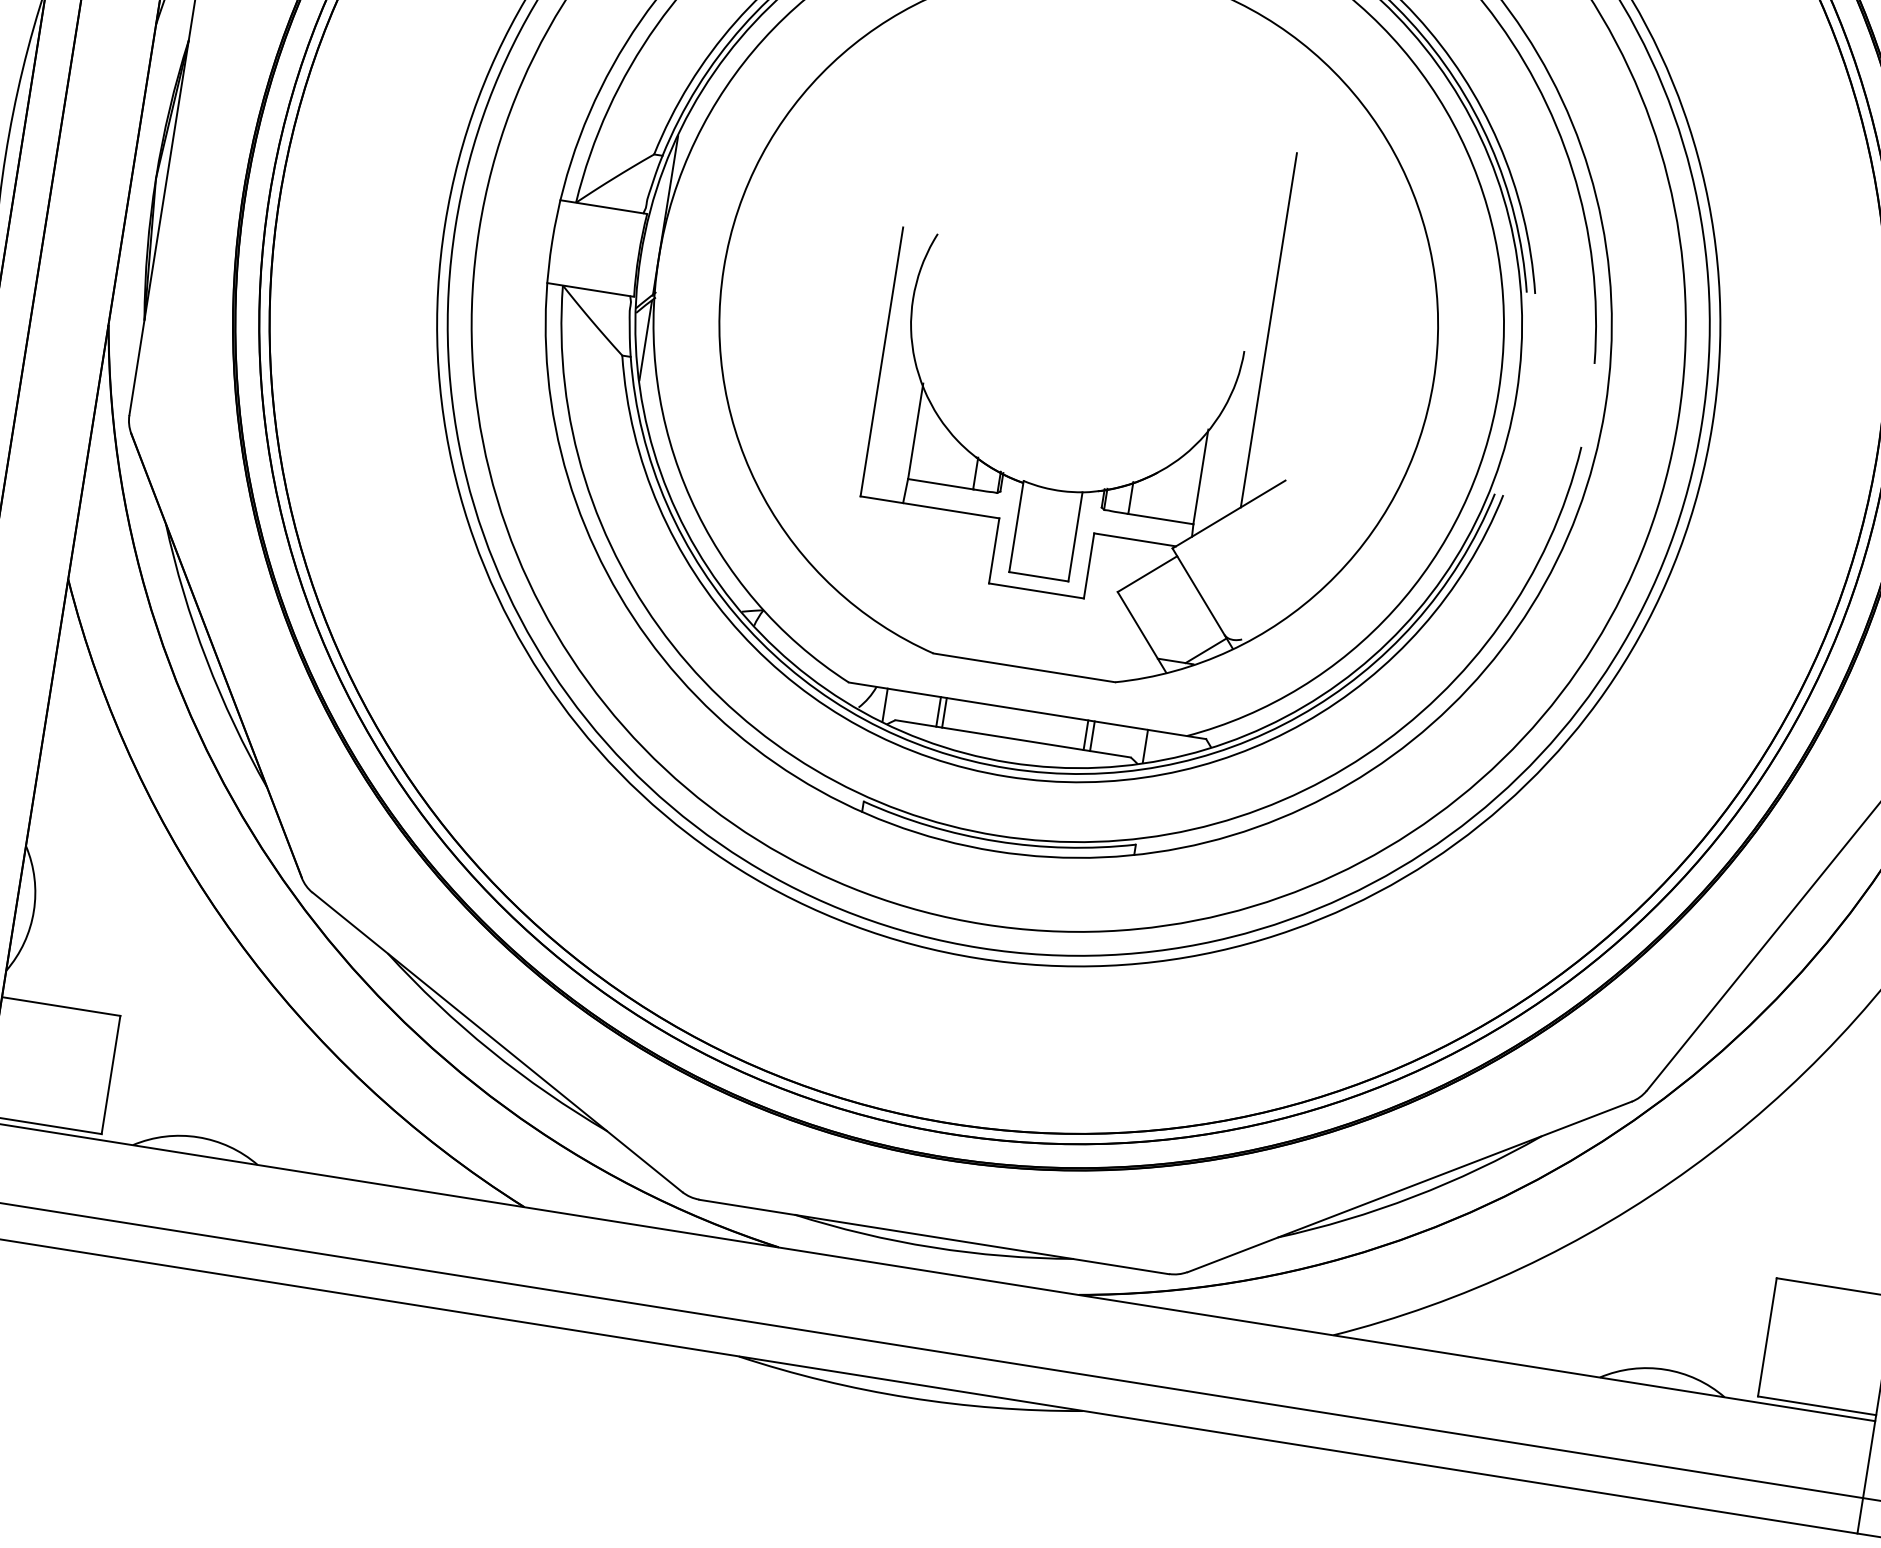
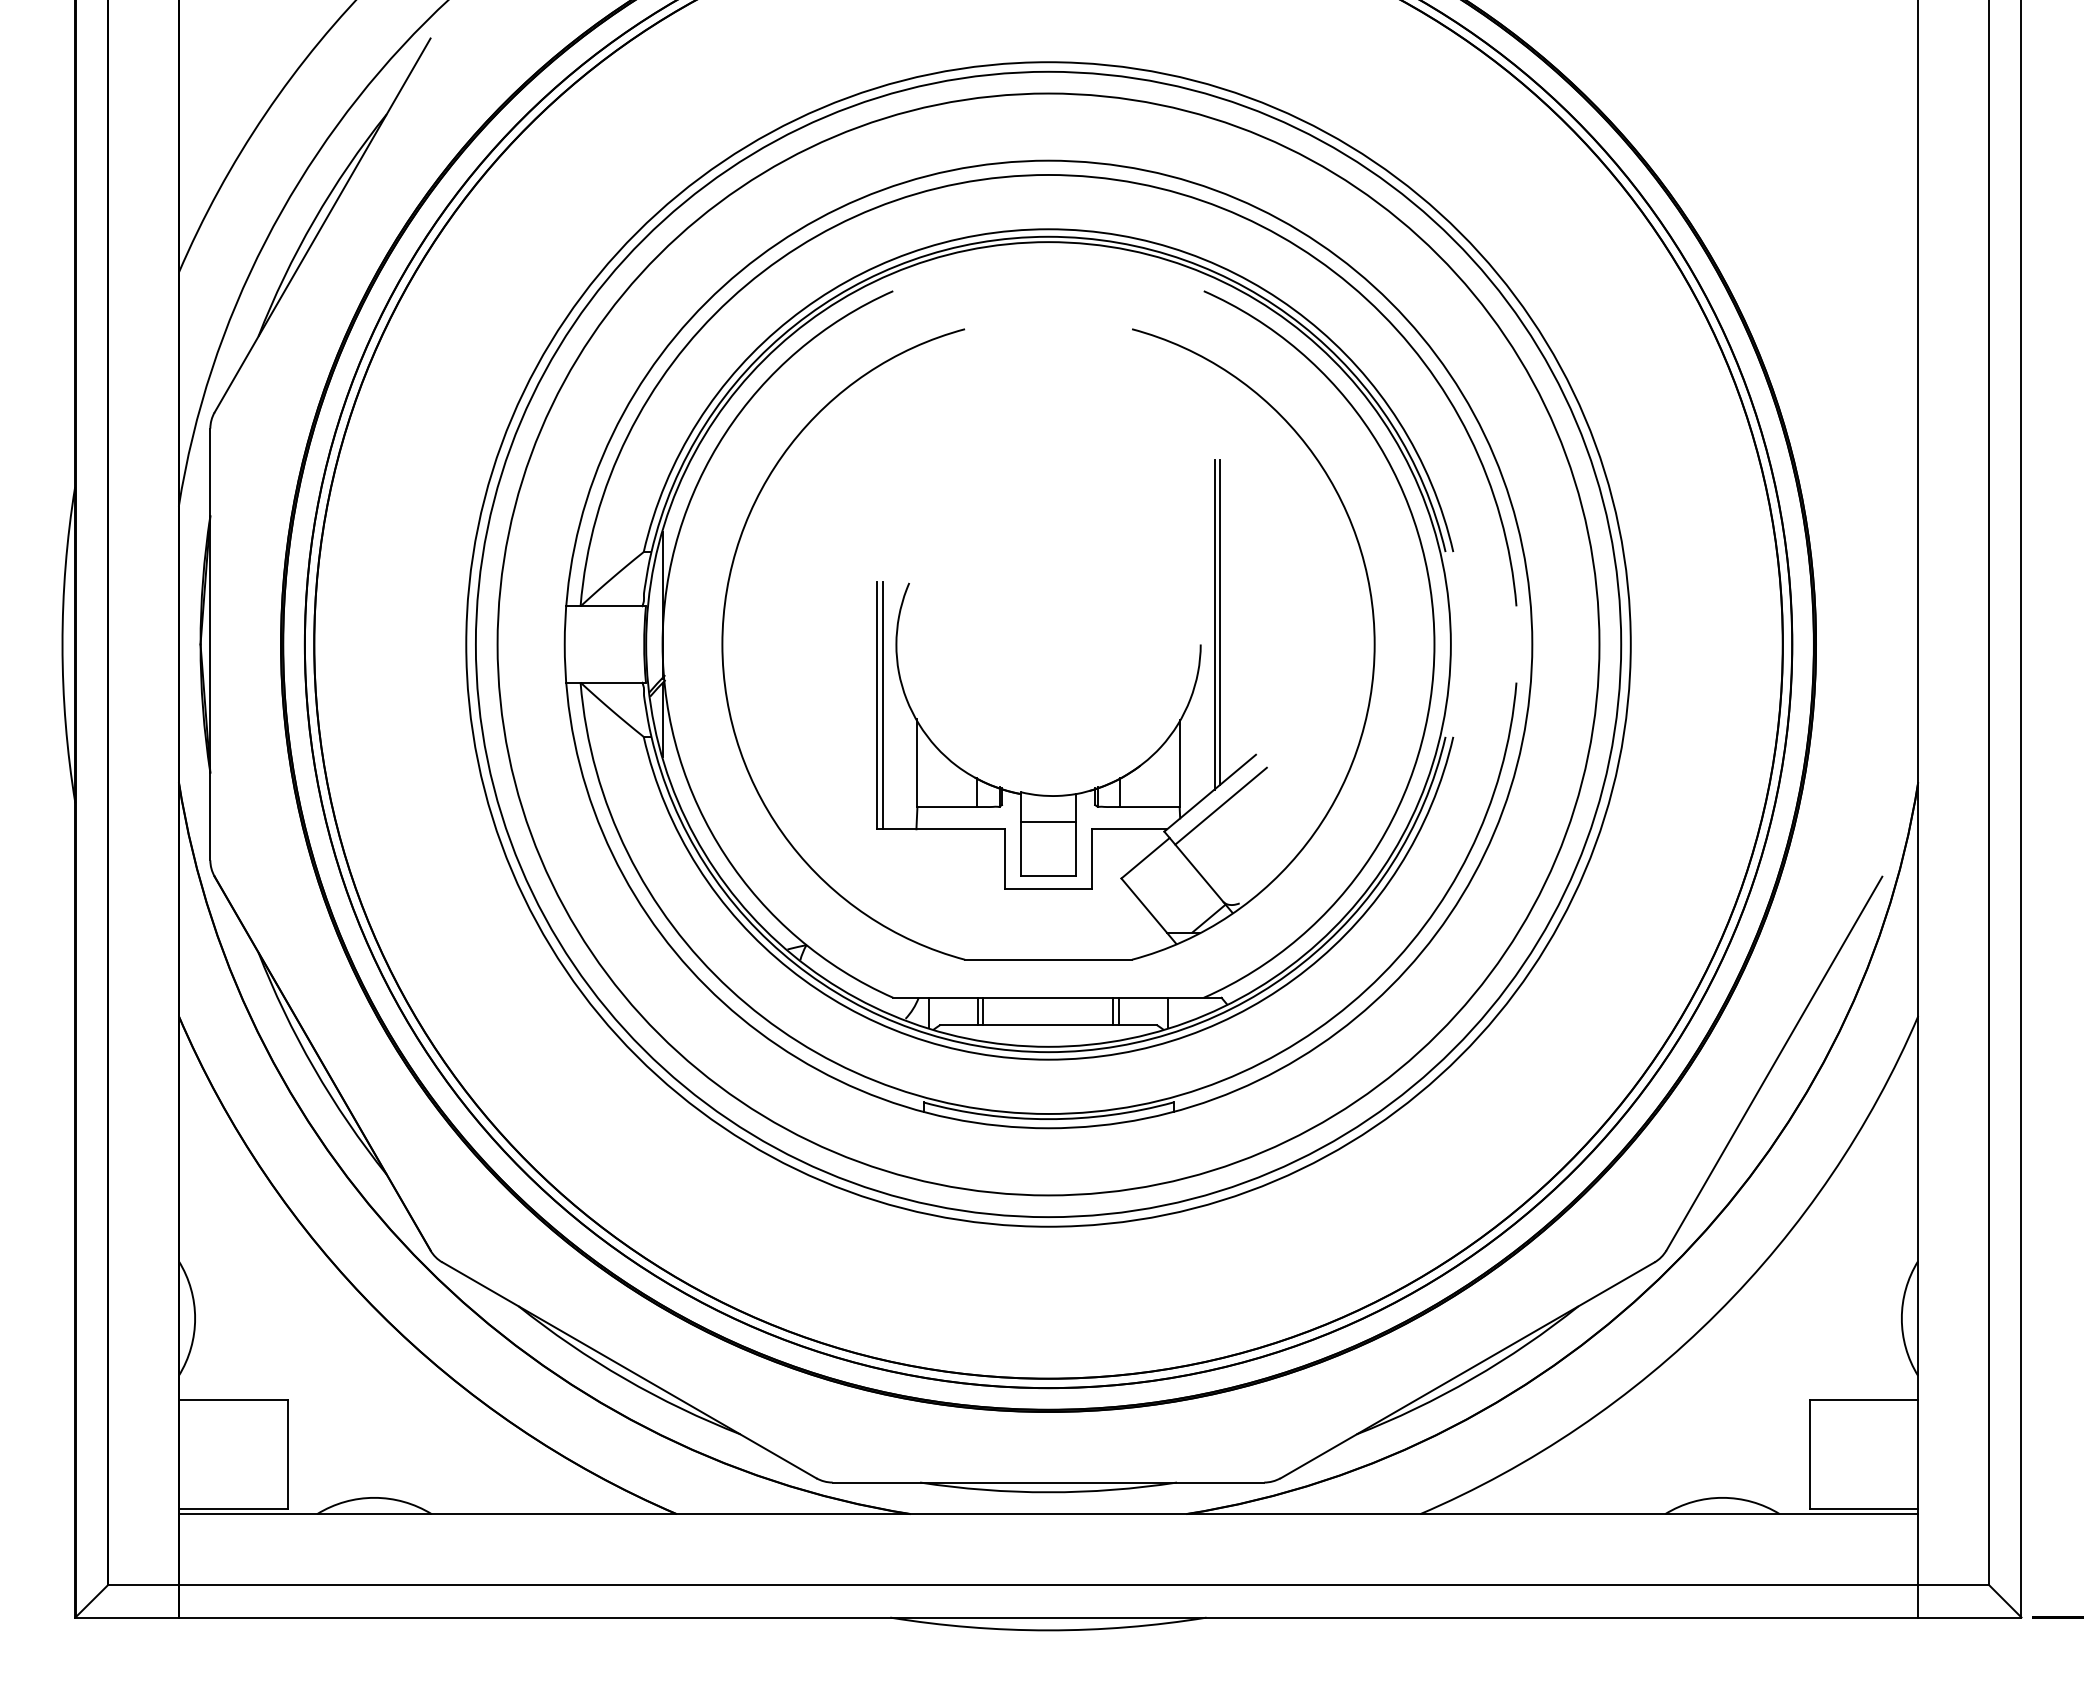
line: (1262, 331) -> (1214, 624), added
line: (887, 362) -> (882, 705), added
line: (1048, 517) -> (1048, 821), added
line: (1238, 529) -> (1220, 805), added

